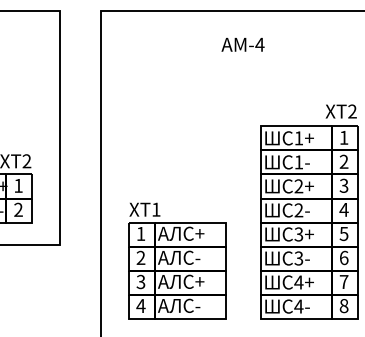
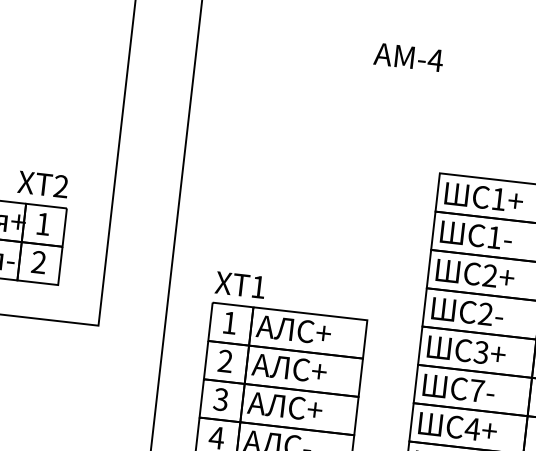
text: (242, 44) -> (407, 56), moved
text: (199, 257) -> (318, 371), АЛС- -> АЛС+
text: (298, 258) -> (476, 390), 3- -> 7-

